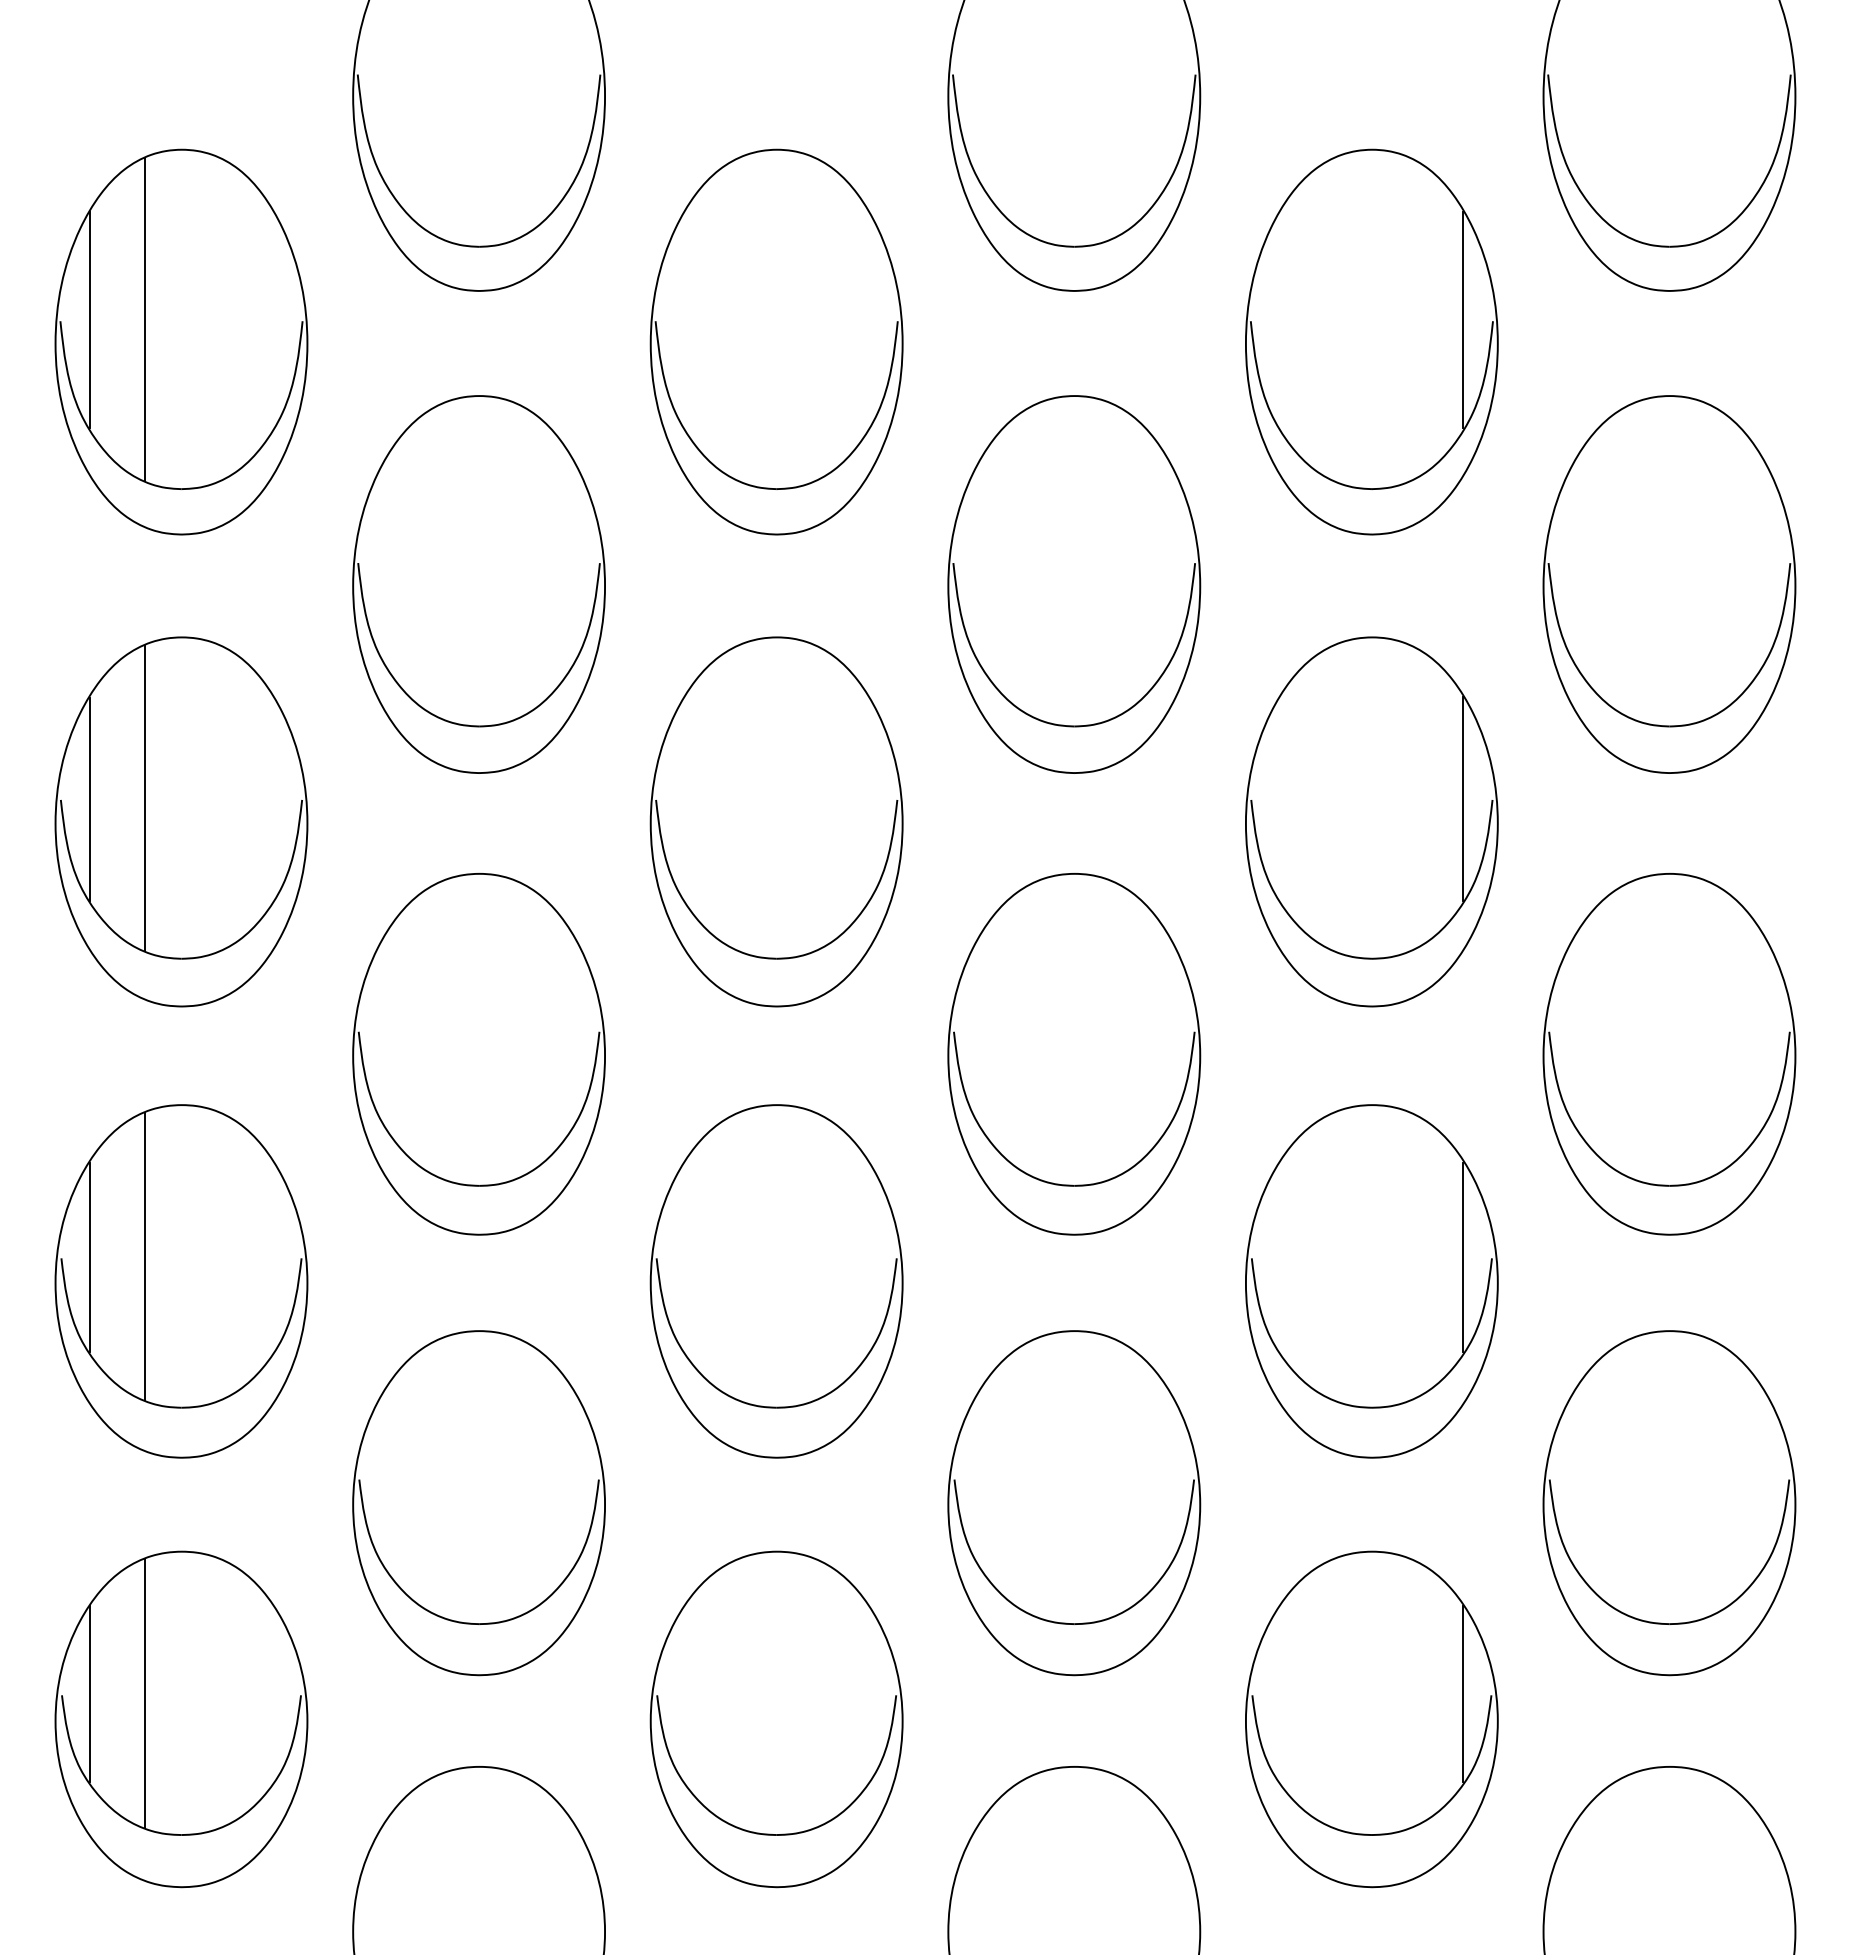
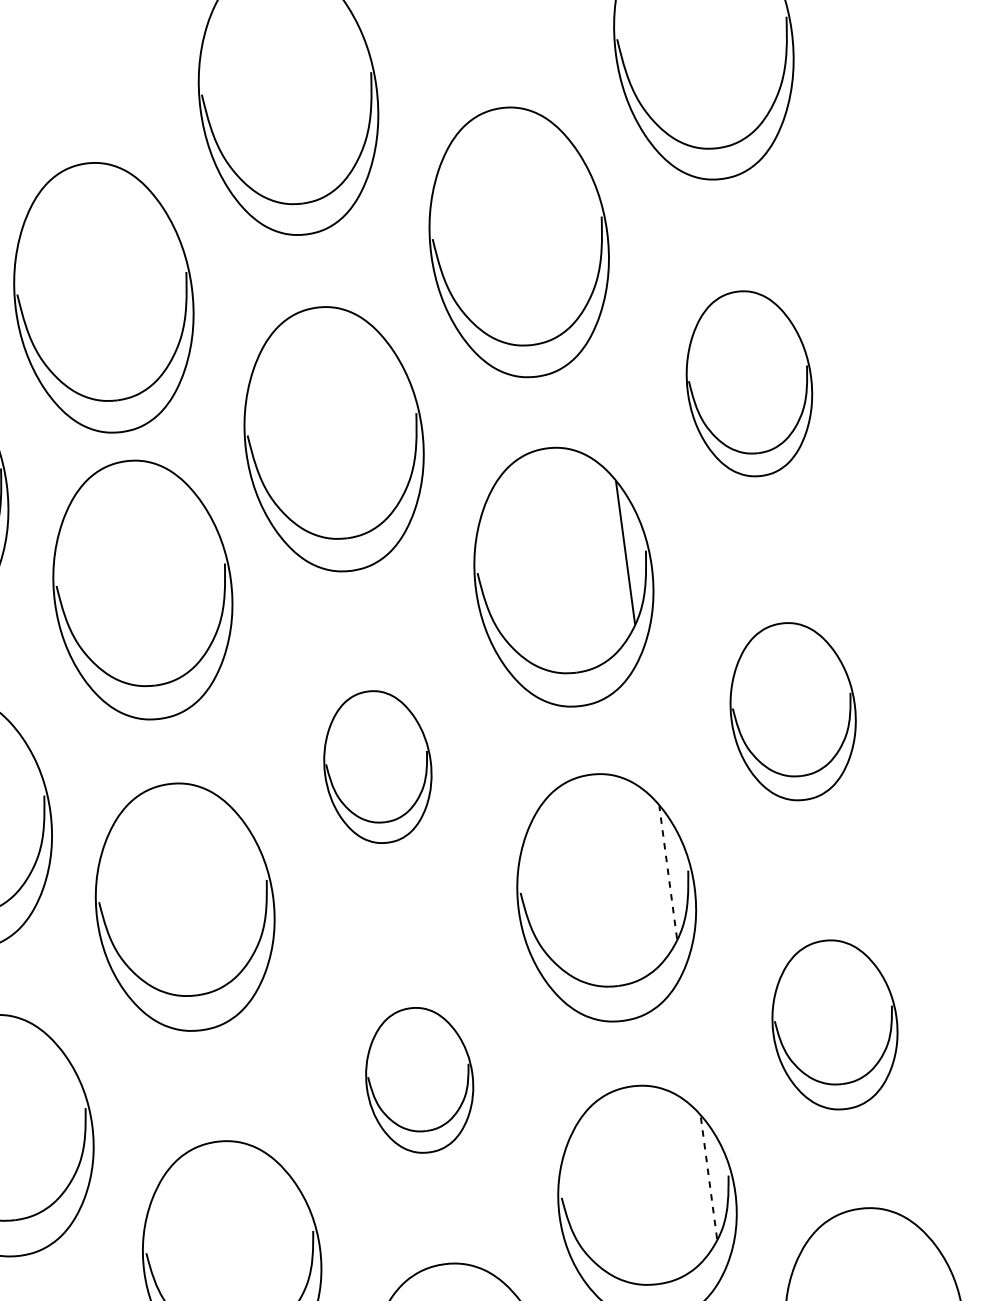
line: (1463, 320) -> (581, 218), removed
part: (1669, 584) -> (749, 383), size x0.7
part: (776, 821) -> (142, 589), moved
part: (1074, 1054) -> (377, 767), size x0.6
part: (1669, 1054) -> (793, 711), size x0.7
line: (1463, 1257) -> (668, 872), solid -> dashed
part: (776, 1281) -> (184, 907), moved
part: (1074, 1503) -> (419, 1080), size x0.6
part: (1669, 1503) -> (834, 1025), size x0.7
line: (1463, 1694) -> (708, 1177), solid -> dashed

